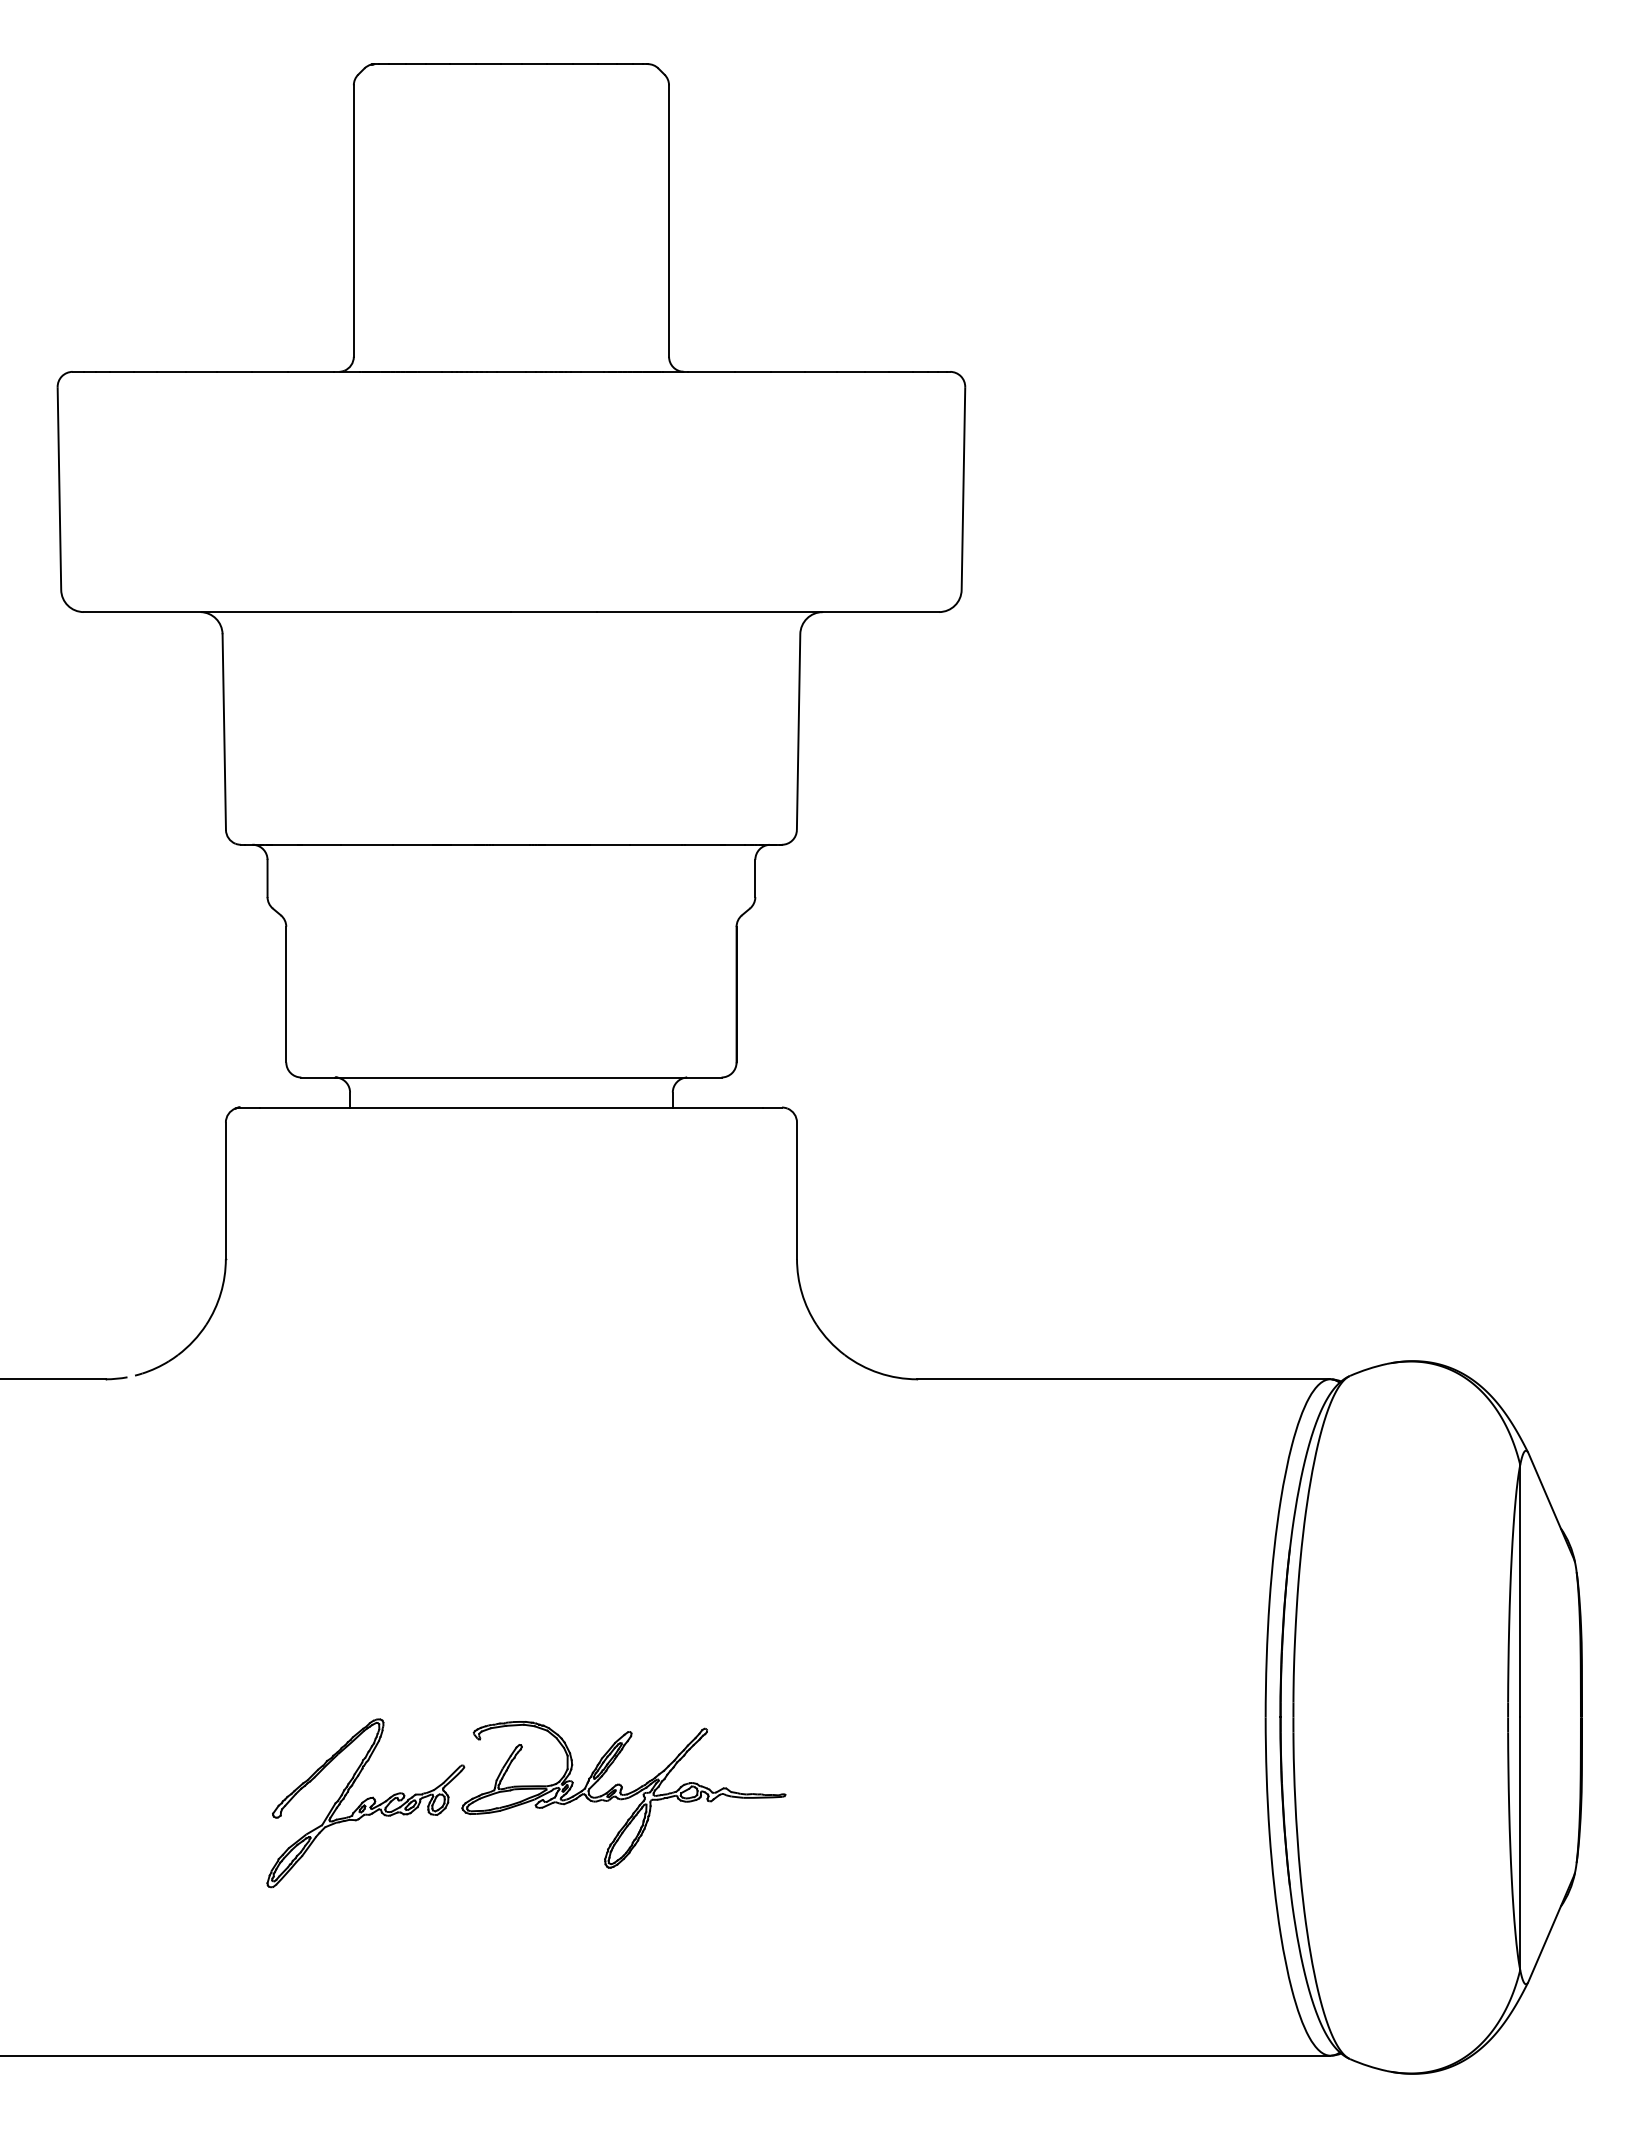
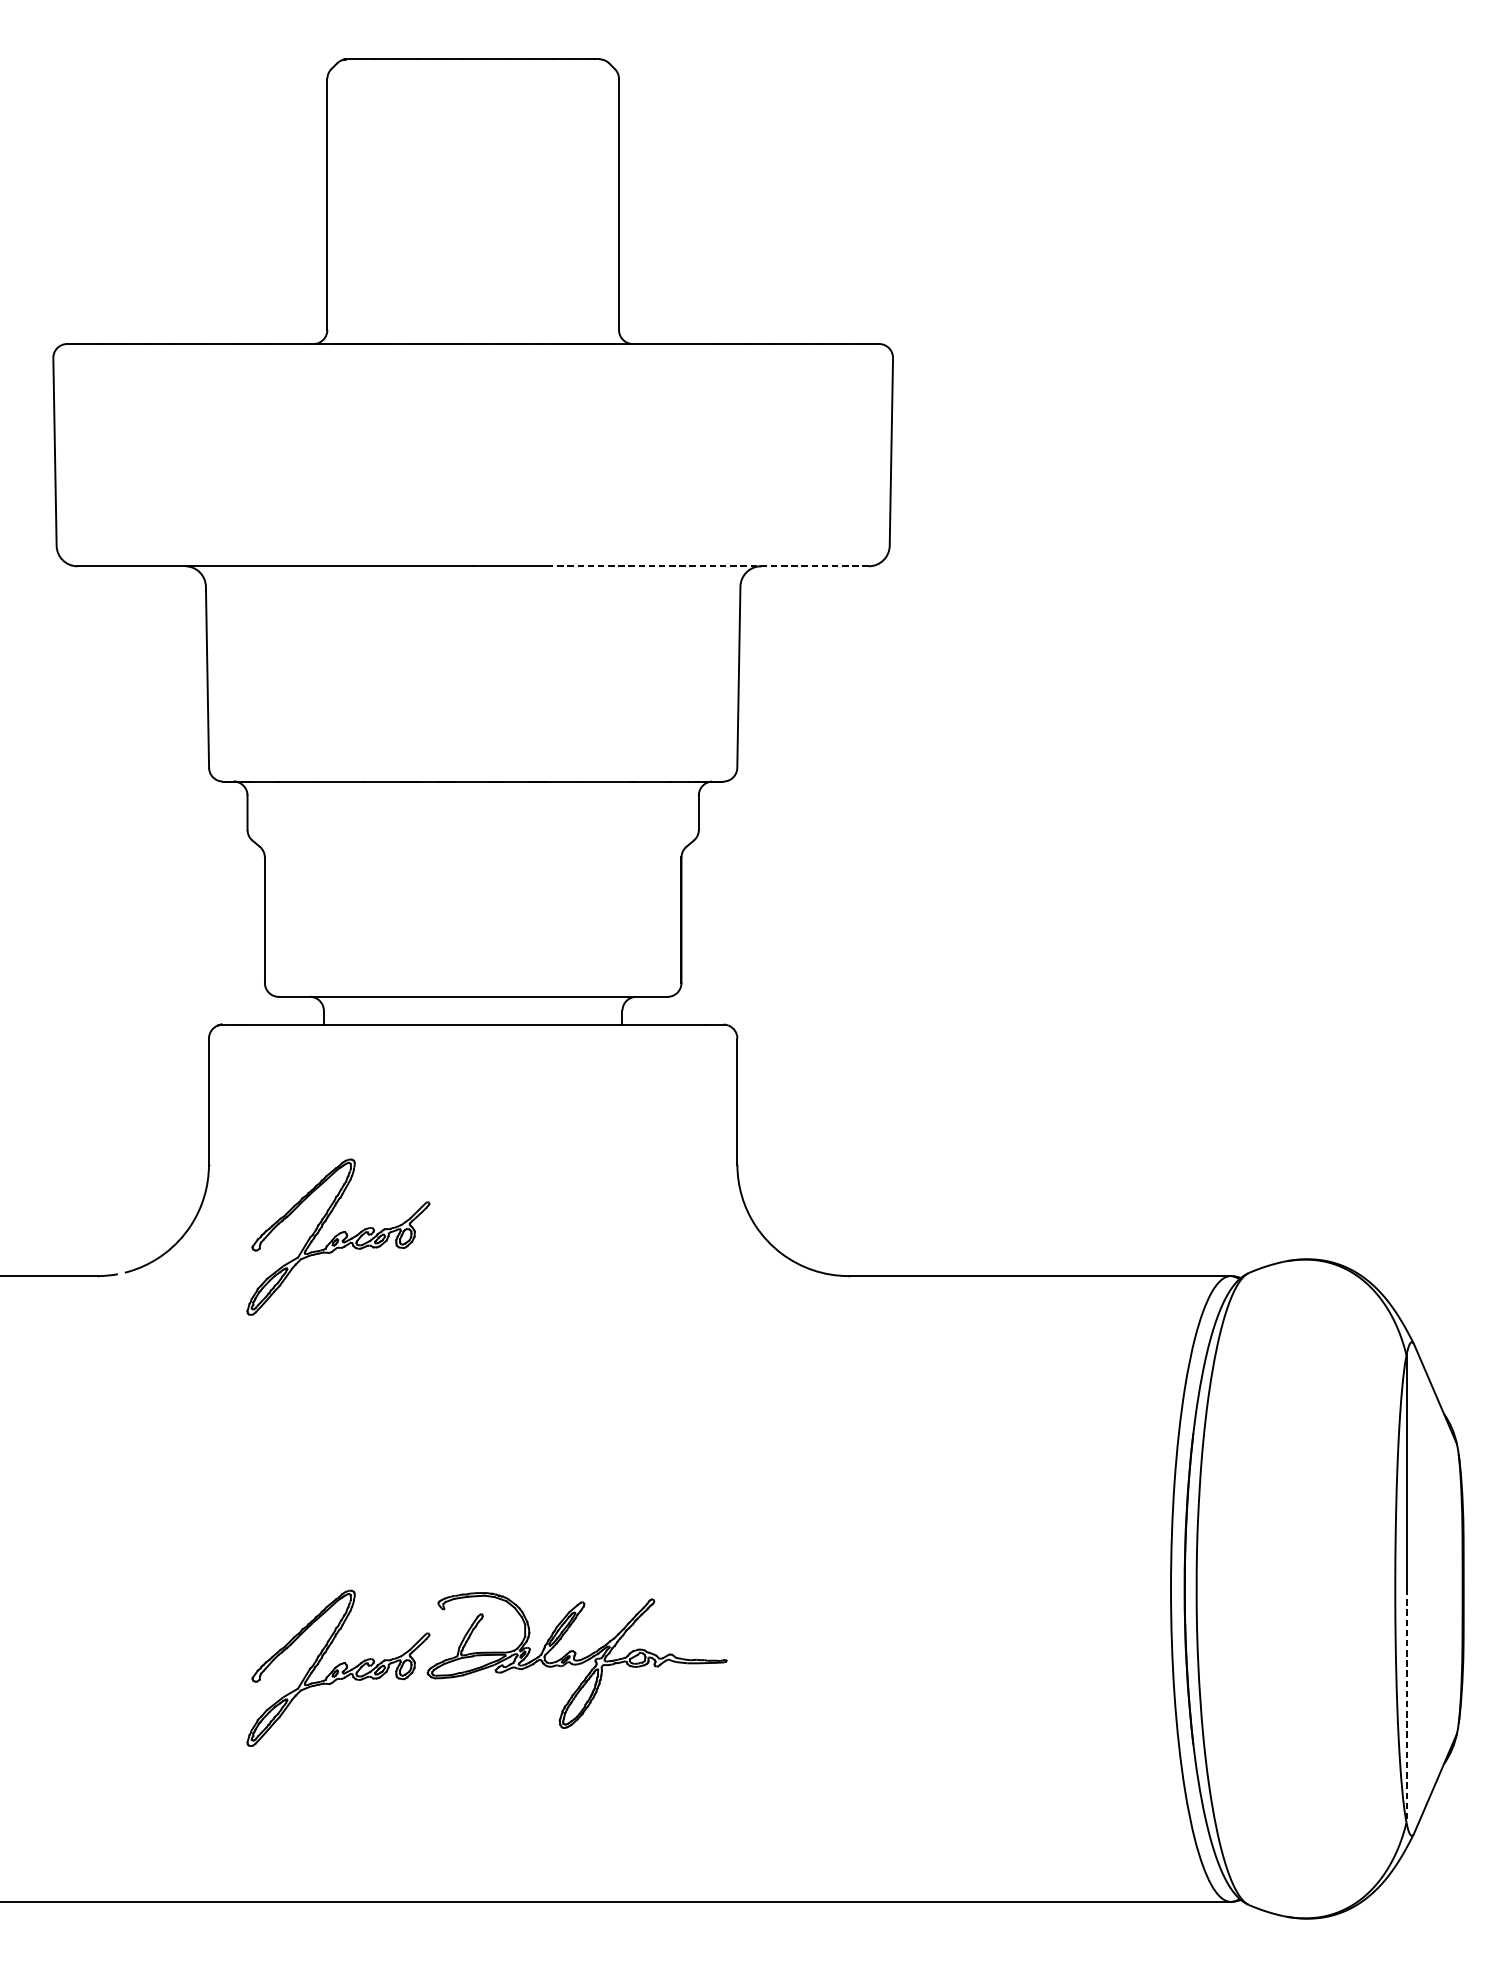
line: (767, 612) -> (710, 566), solid -> dashed
part: (365, 1337) -> (338, 1237), added
line: (1520, 1844) -> (1406, 1706), solid -> dashed

